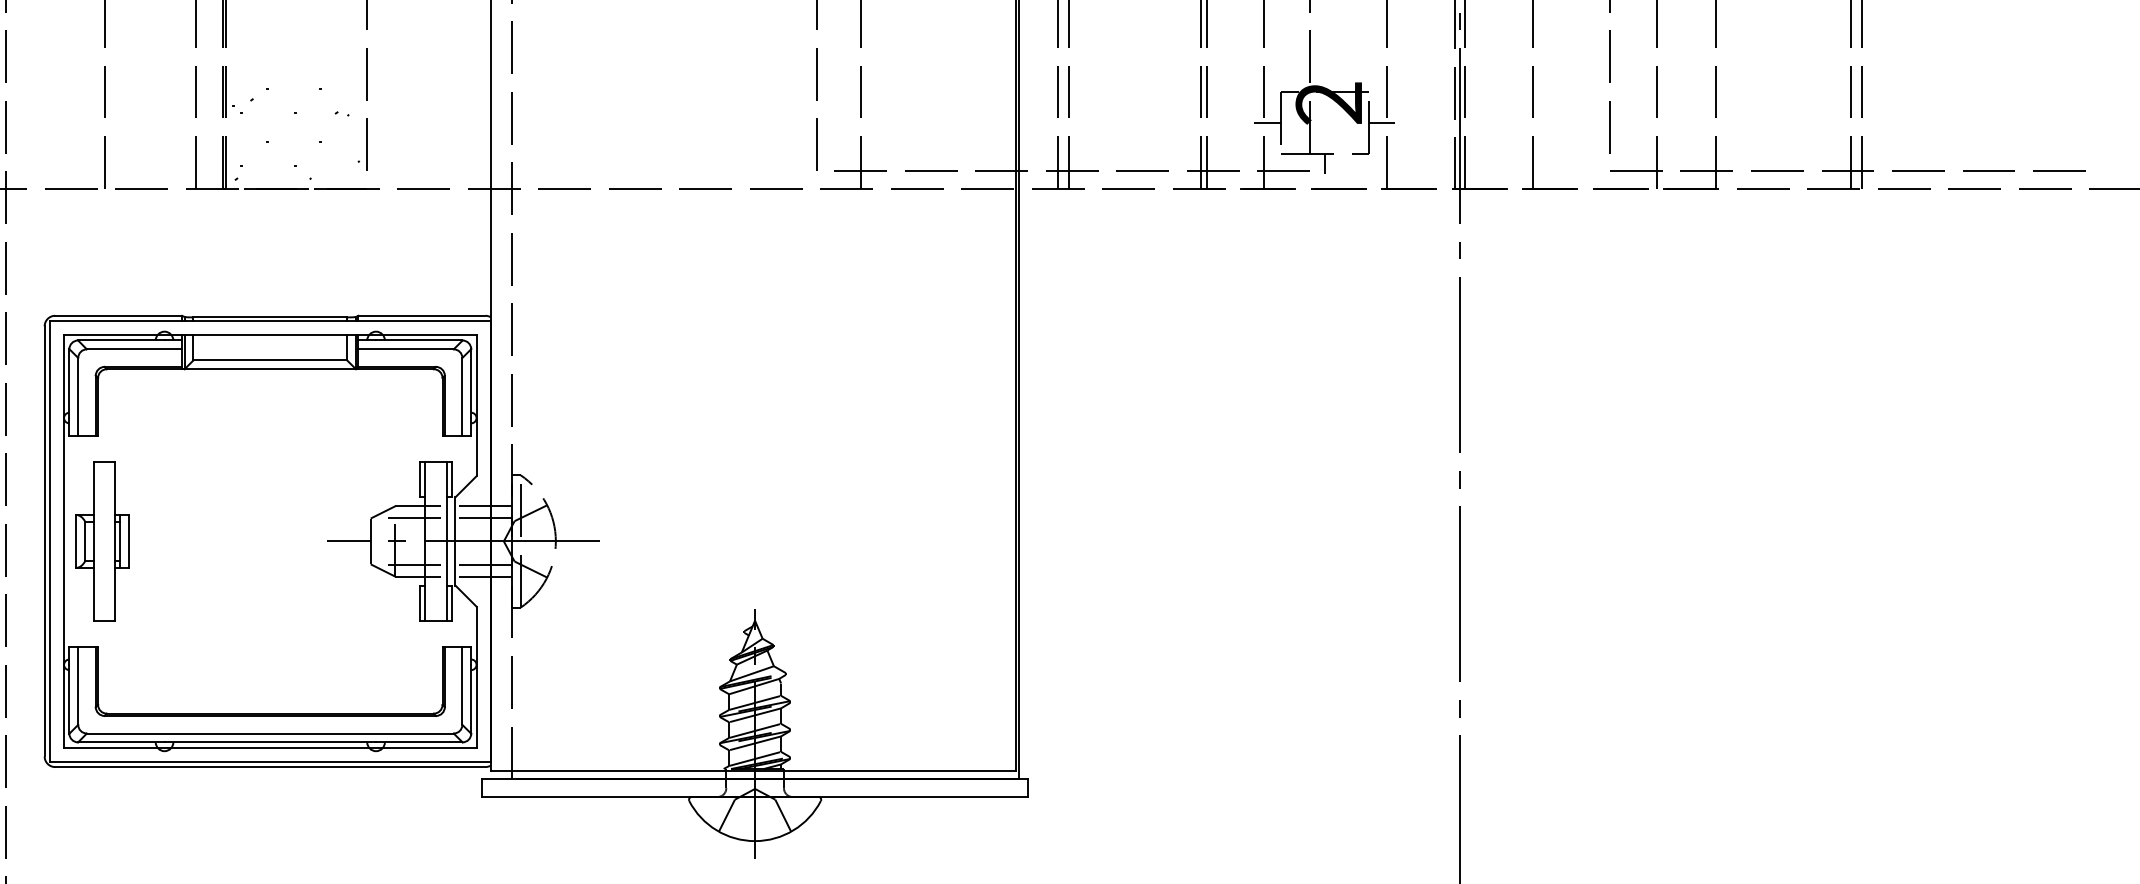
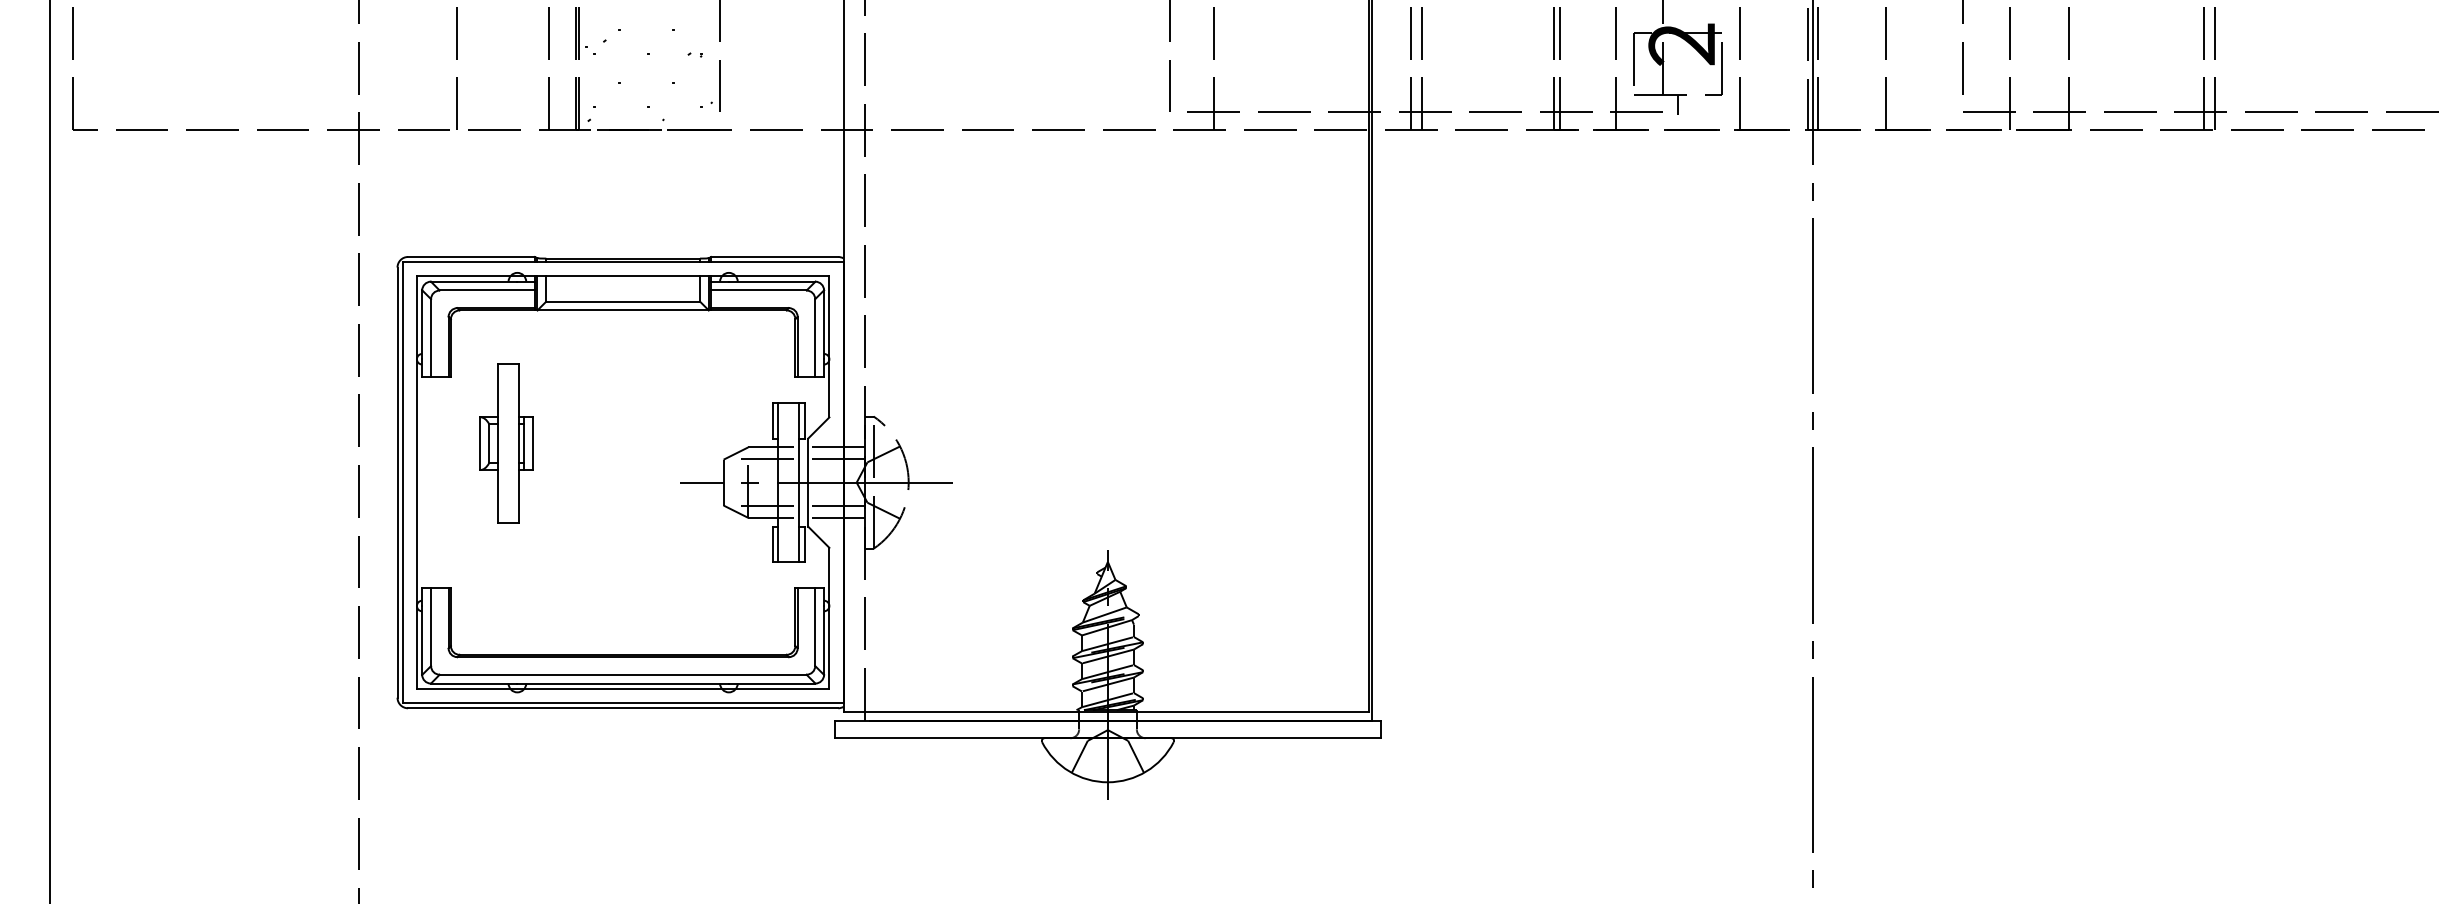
line: (1267, 122) -> (1620, 63), removed
line: (1382, 122) -> (1735, 63), removed
part: (102, 541) -> (506, 443), moved

